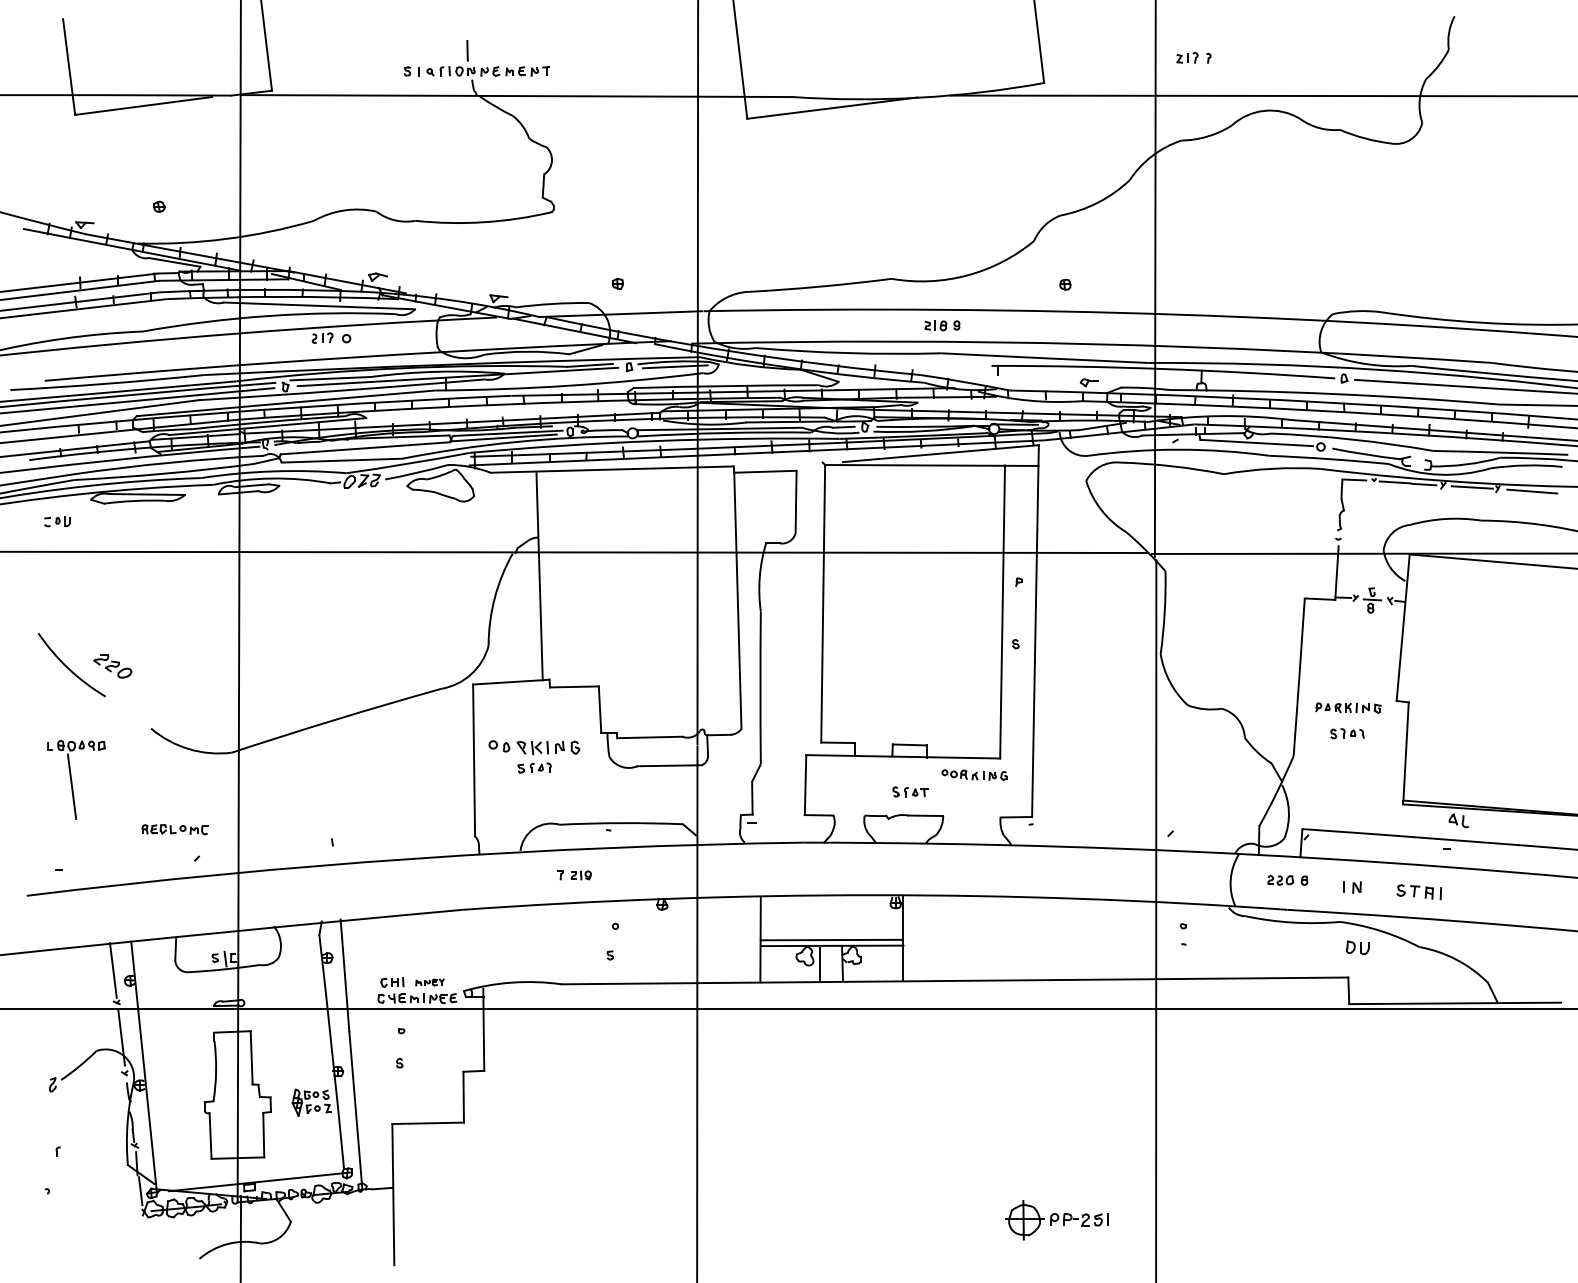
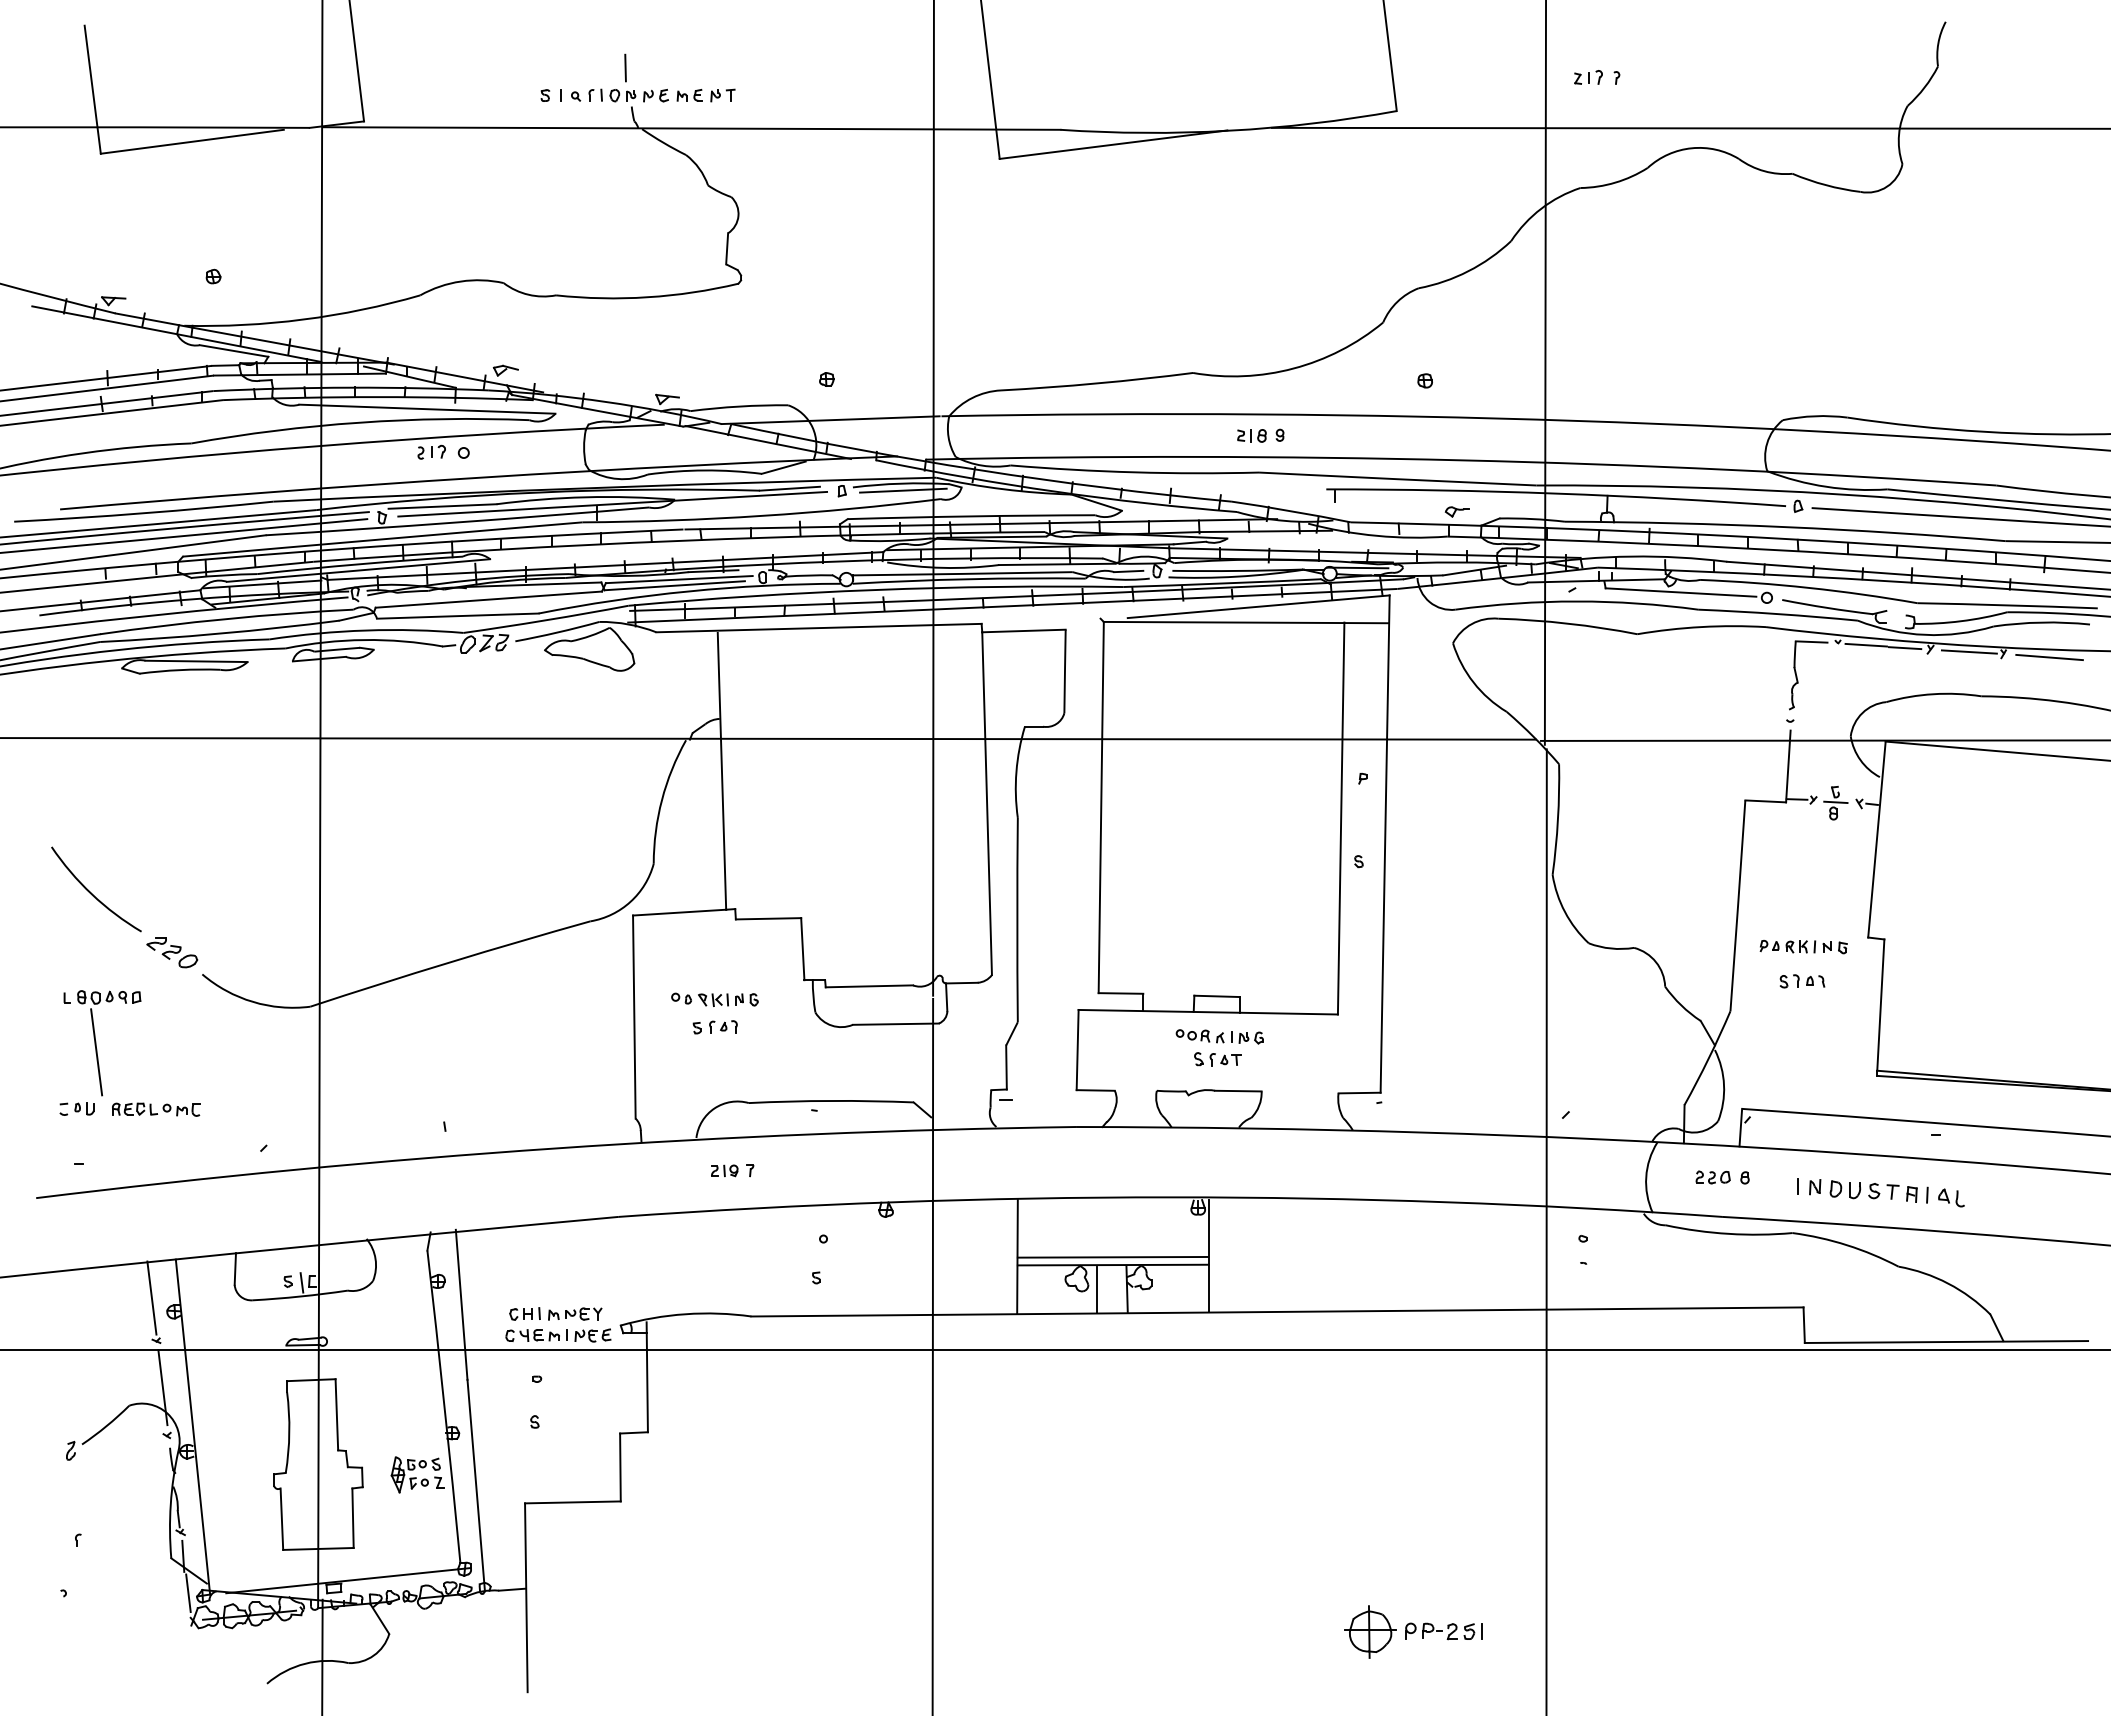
part: (57, 521) -> (76, 1108), moved
part: (113, 666) -> (172, 952), moved
part: (534, 747) -> (714, 999), size x0.71
part: (974, 774) -> (1219, 1036), moved
part: (1458, 820) -> (1951, 1197), moved
part: (175, 829) -> (156, 1109), moved
part: (581, 875) -> (724, 1170), moved
part: (1357, 947) -> (1845, 1189), moved
part: (430, 982) -> (575, 1313), size x1.43

